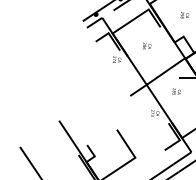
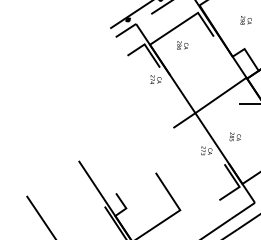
text: (147, 45) -> (183, 44), moved
text: (176, 91) -> (235, 136), moved

